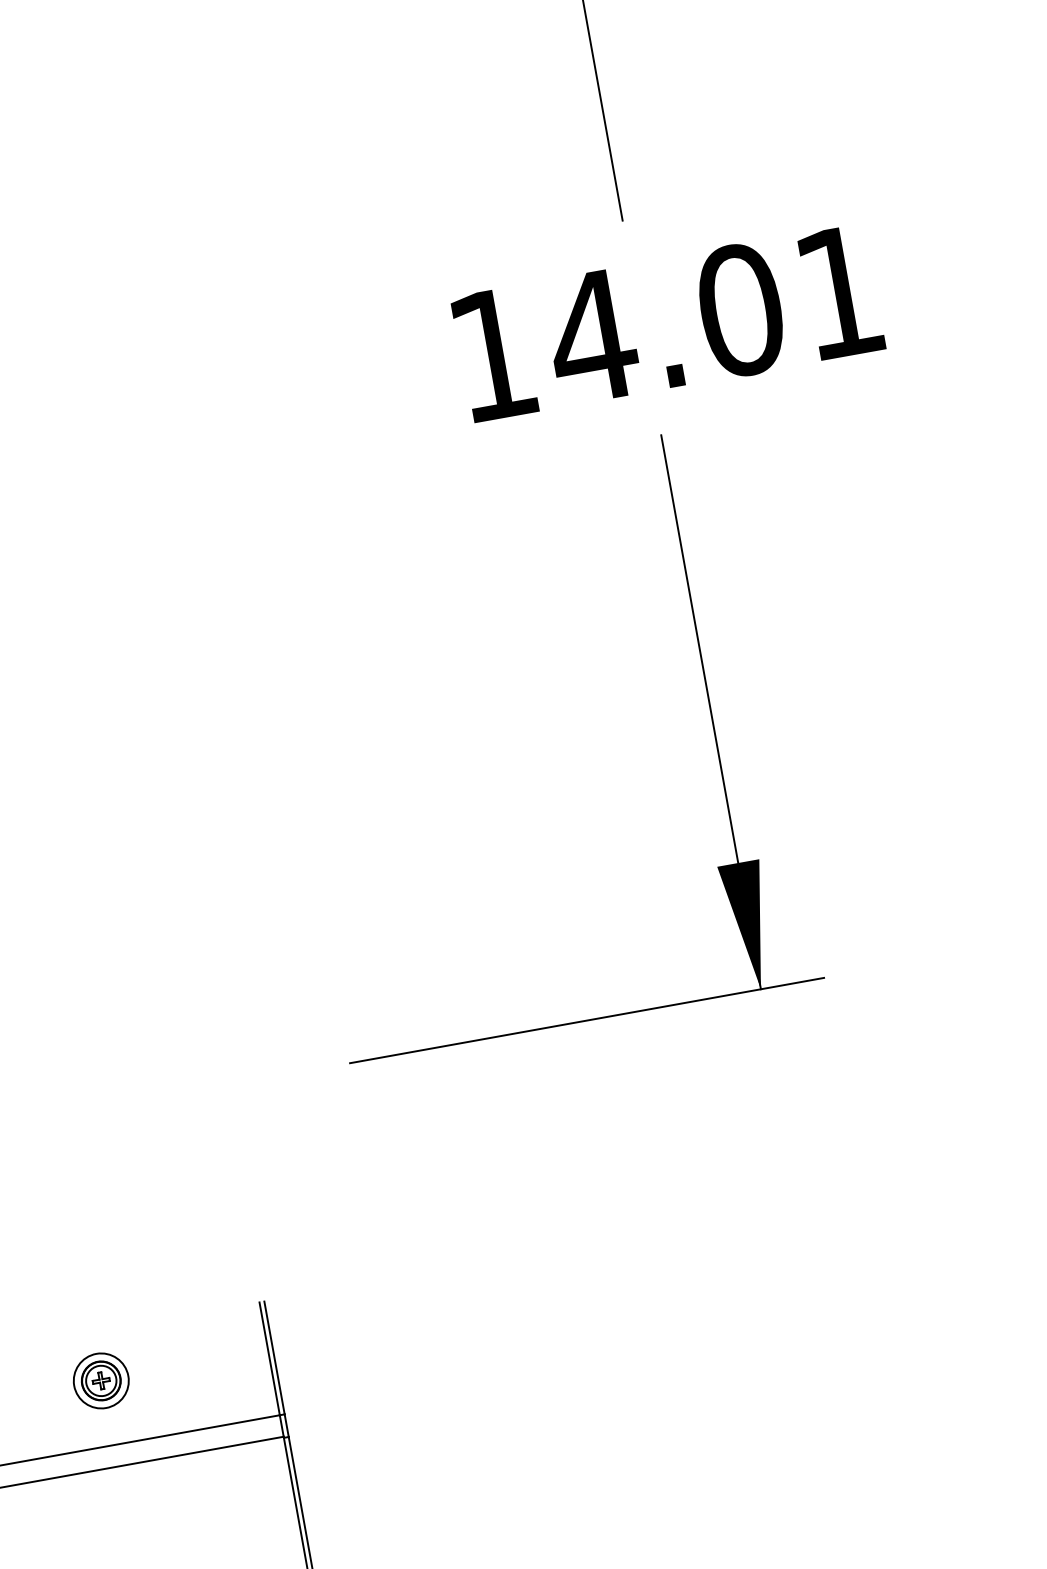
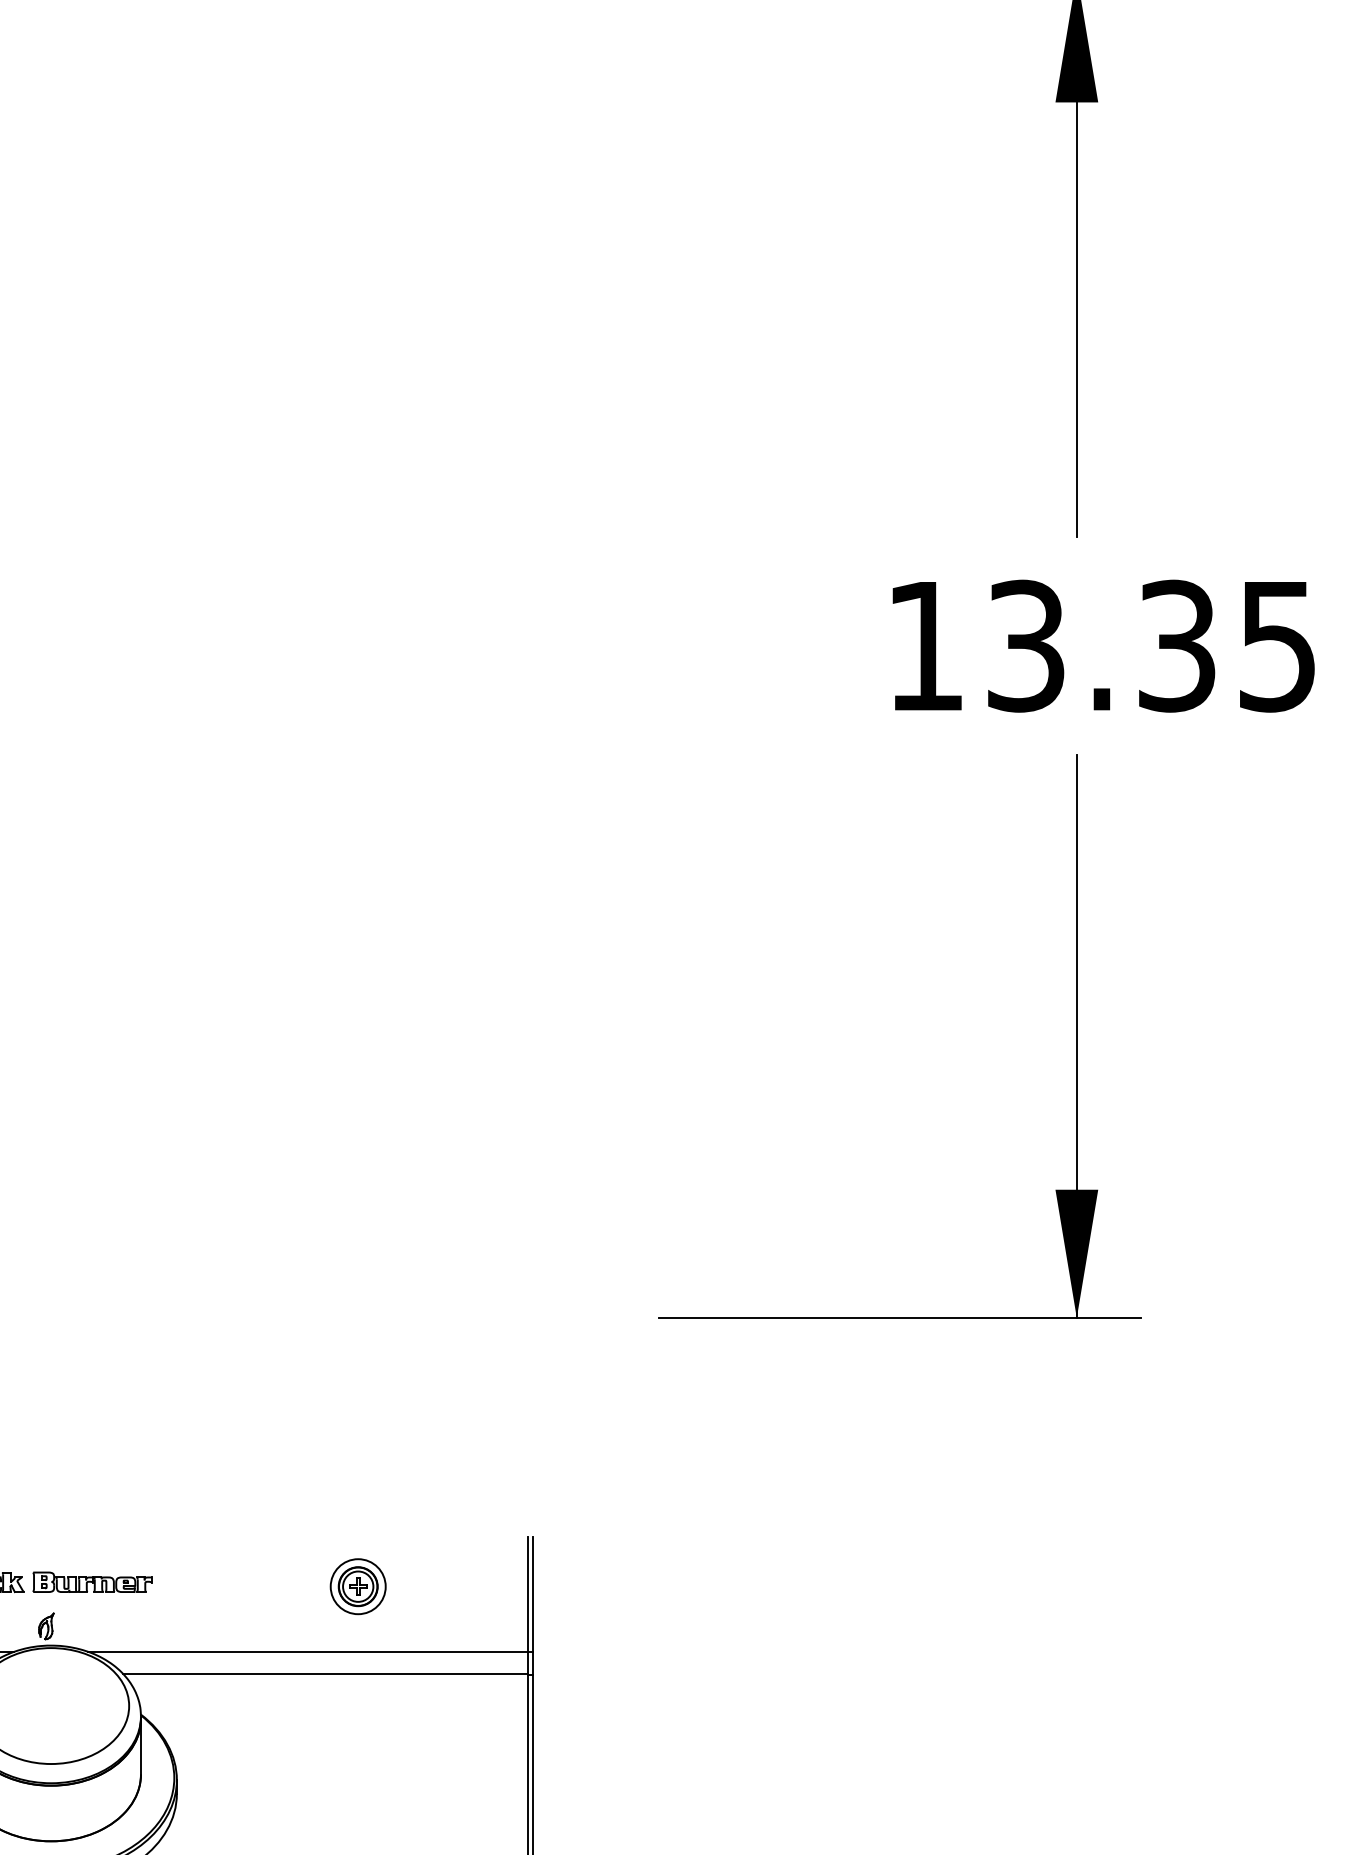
text: (712, 314) -> (1148, 645), 14.01 -> 13.35

